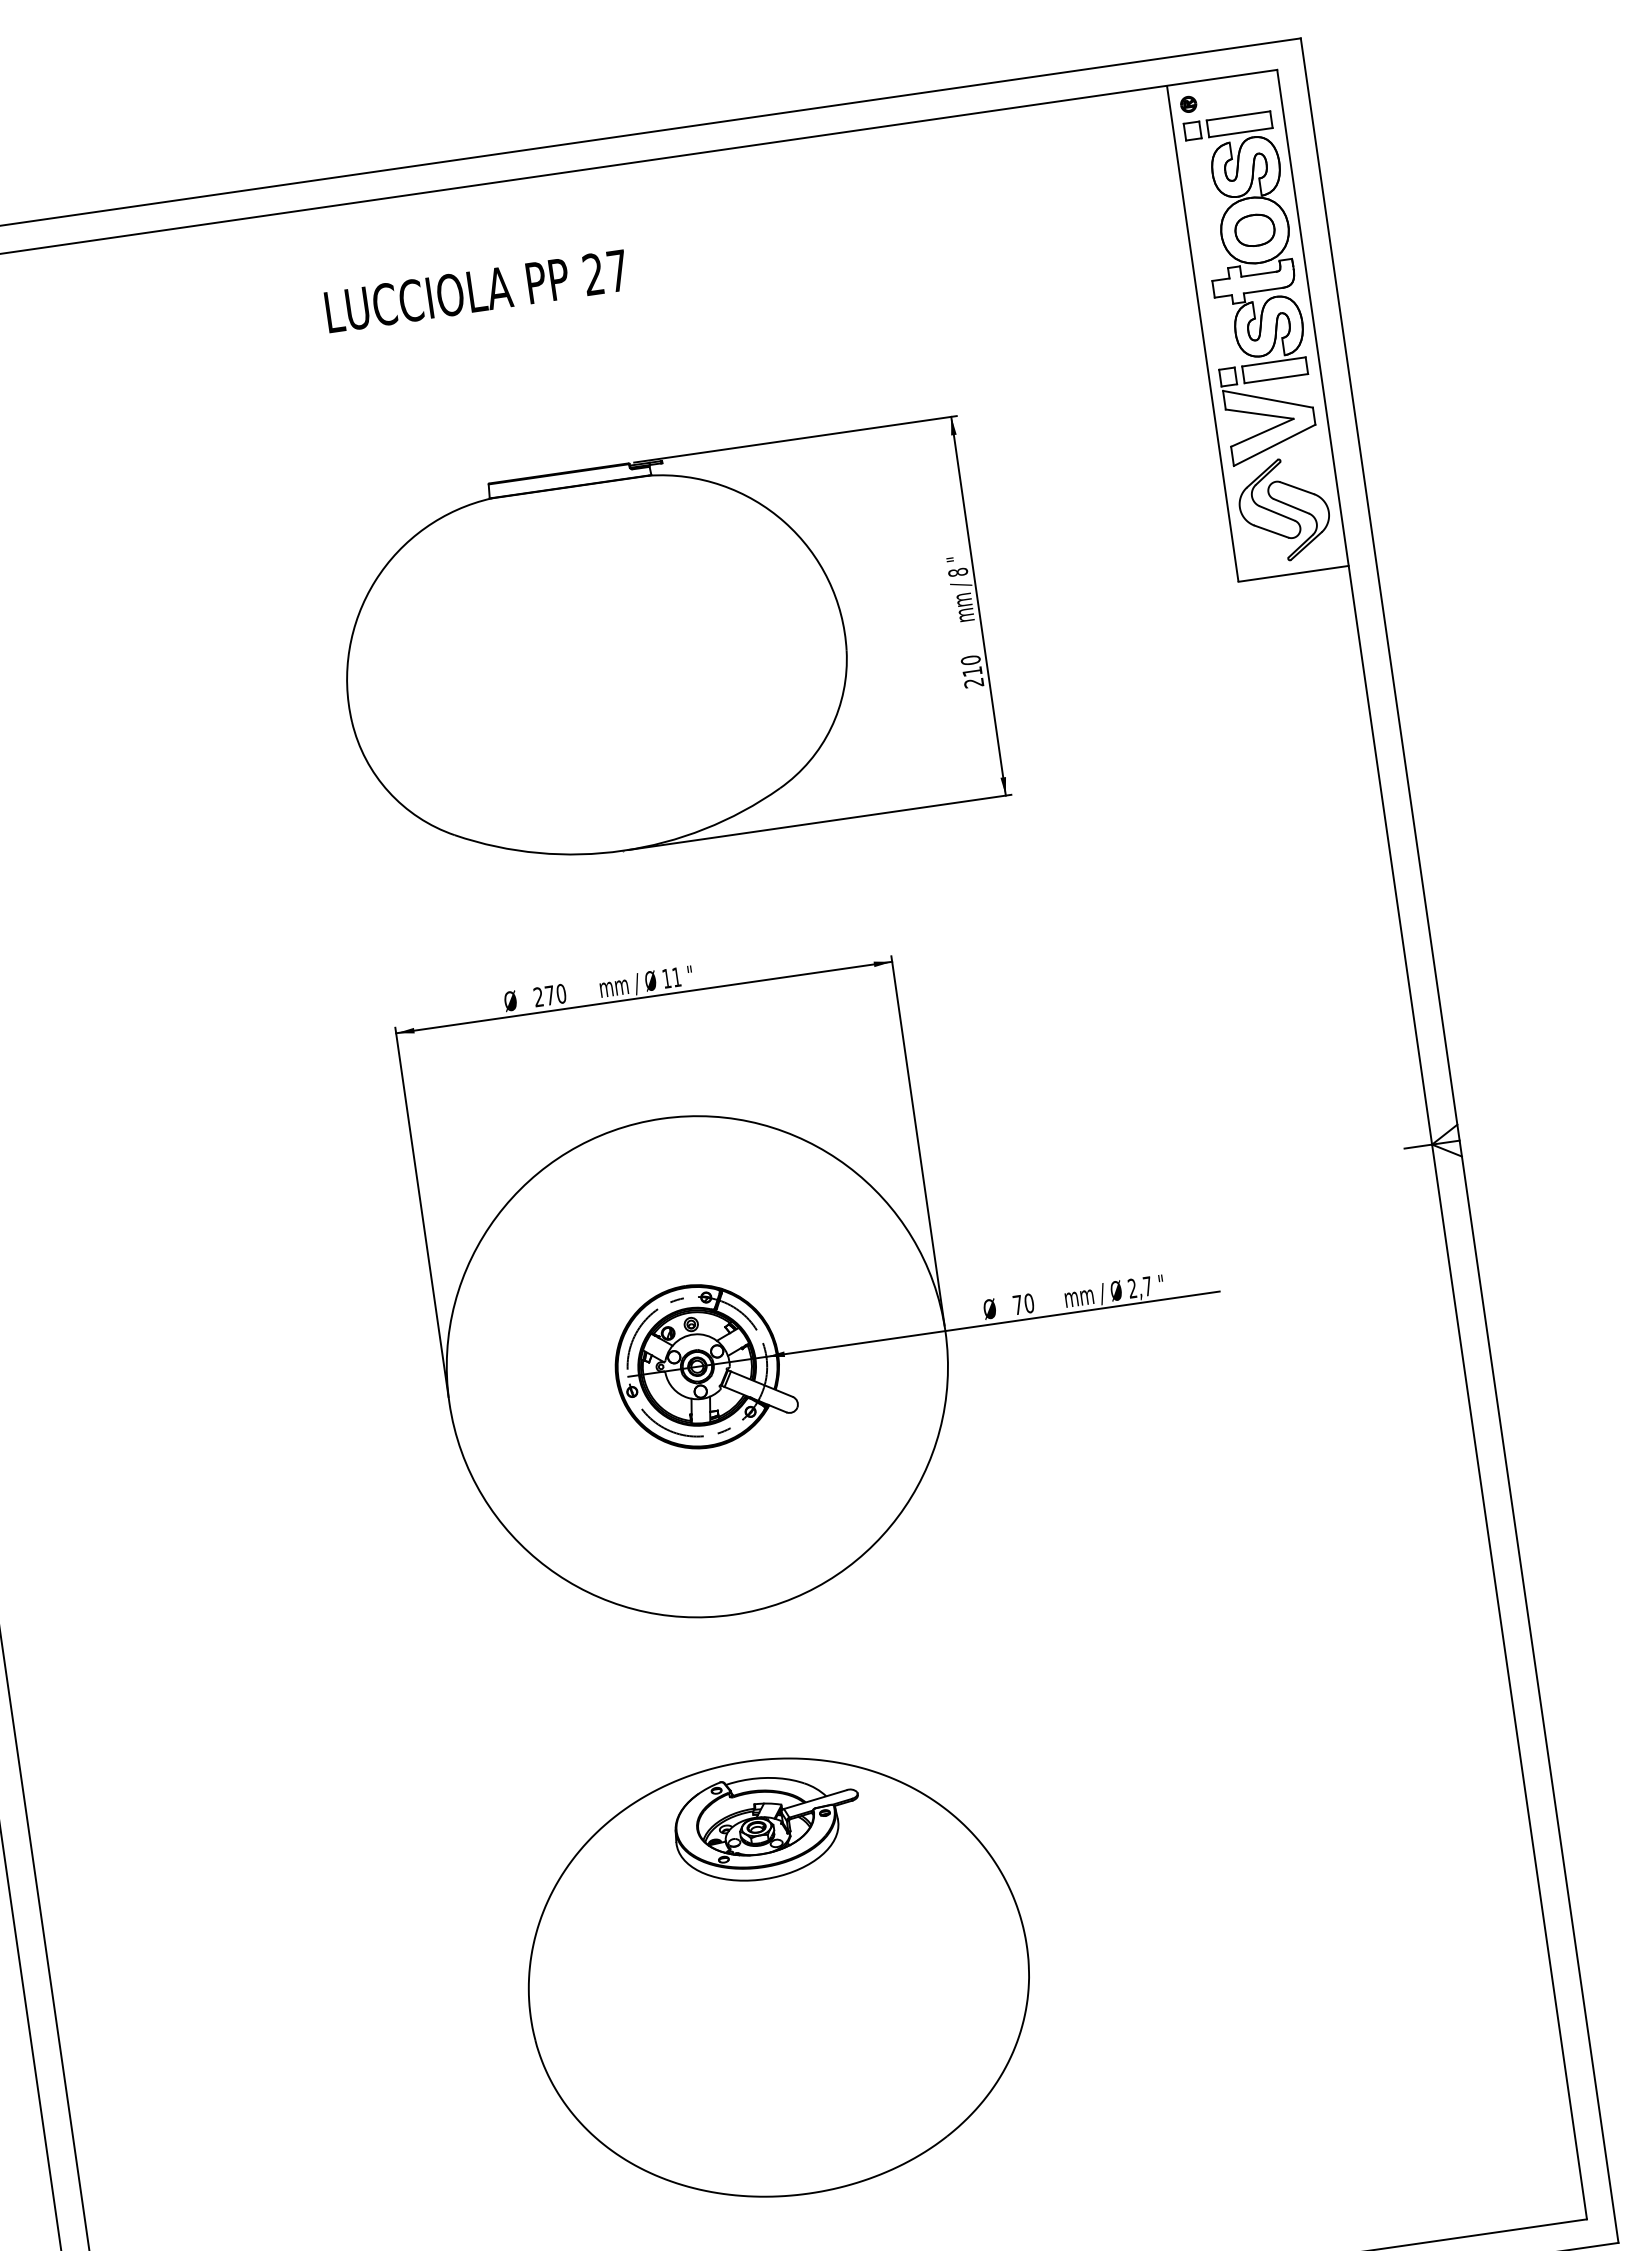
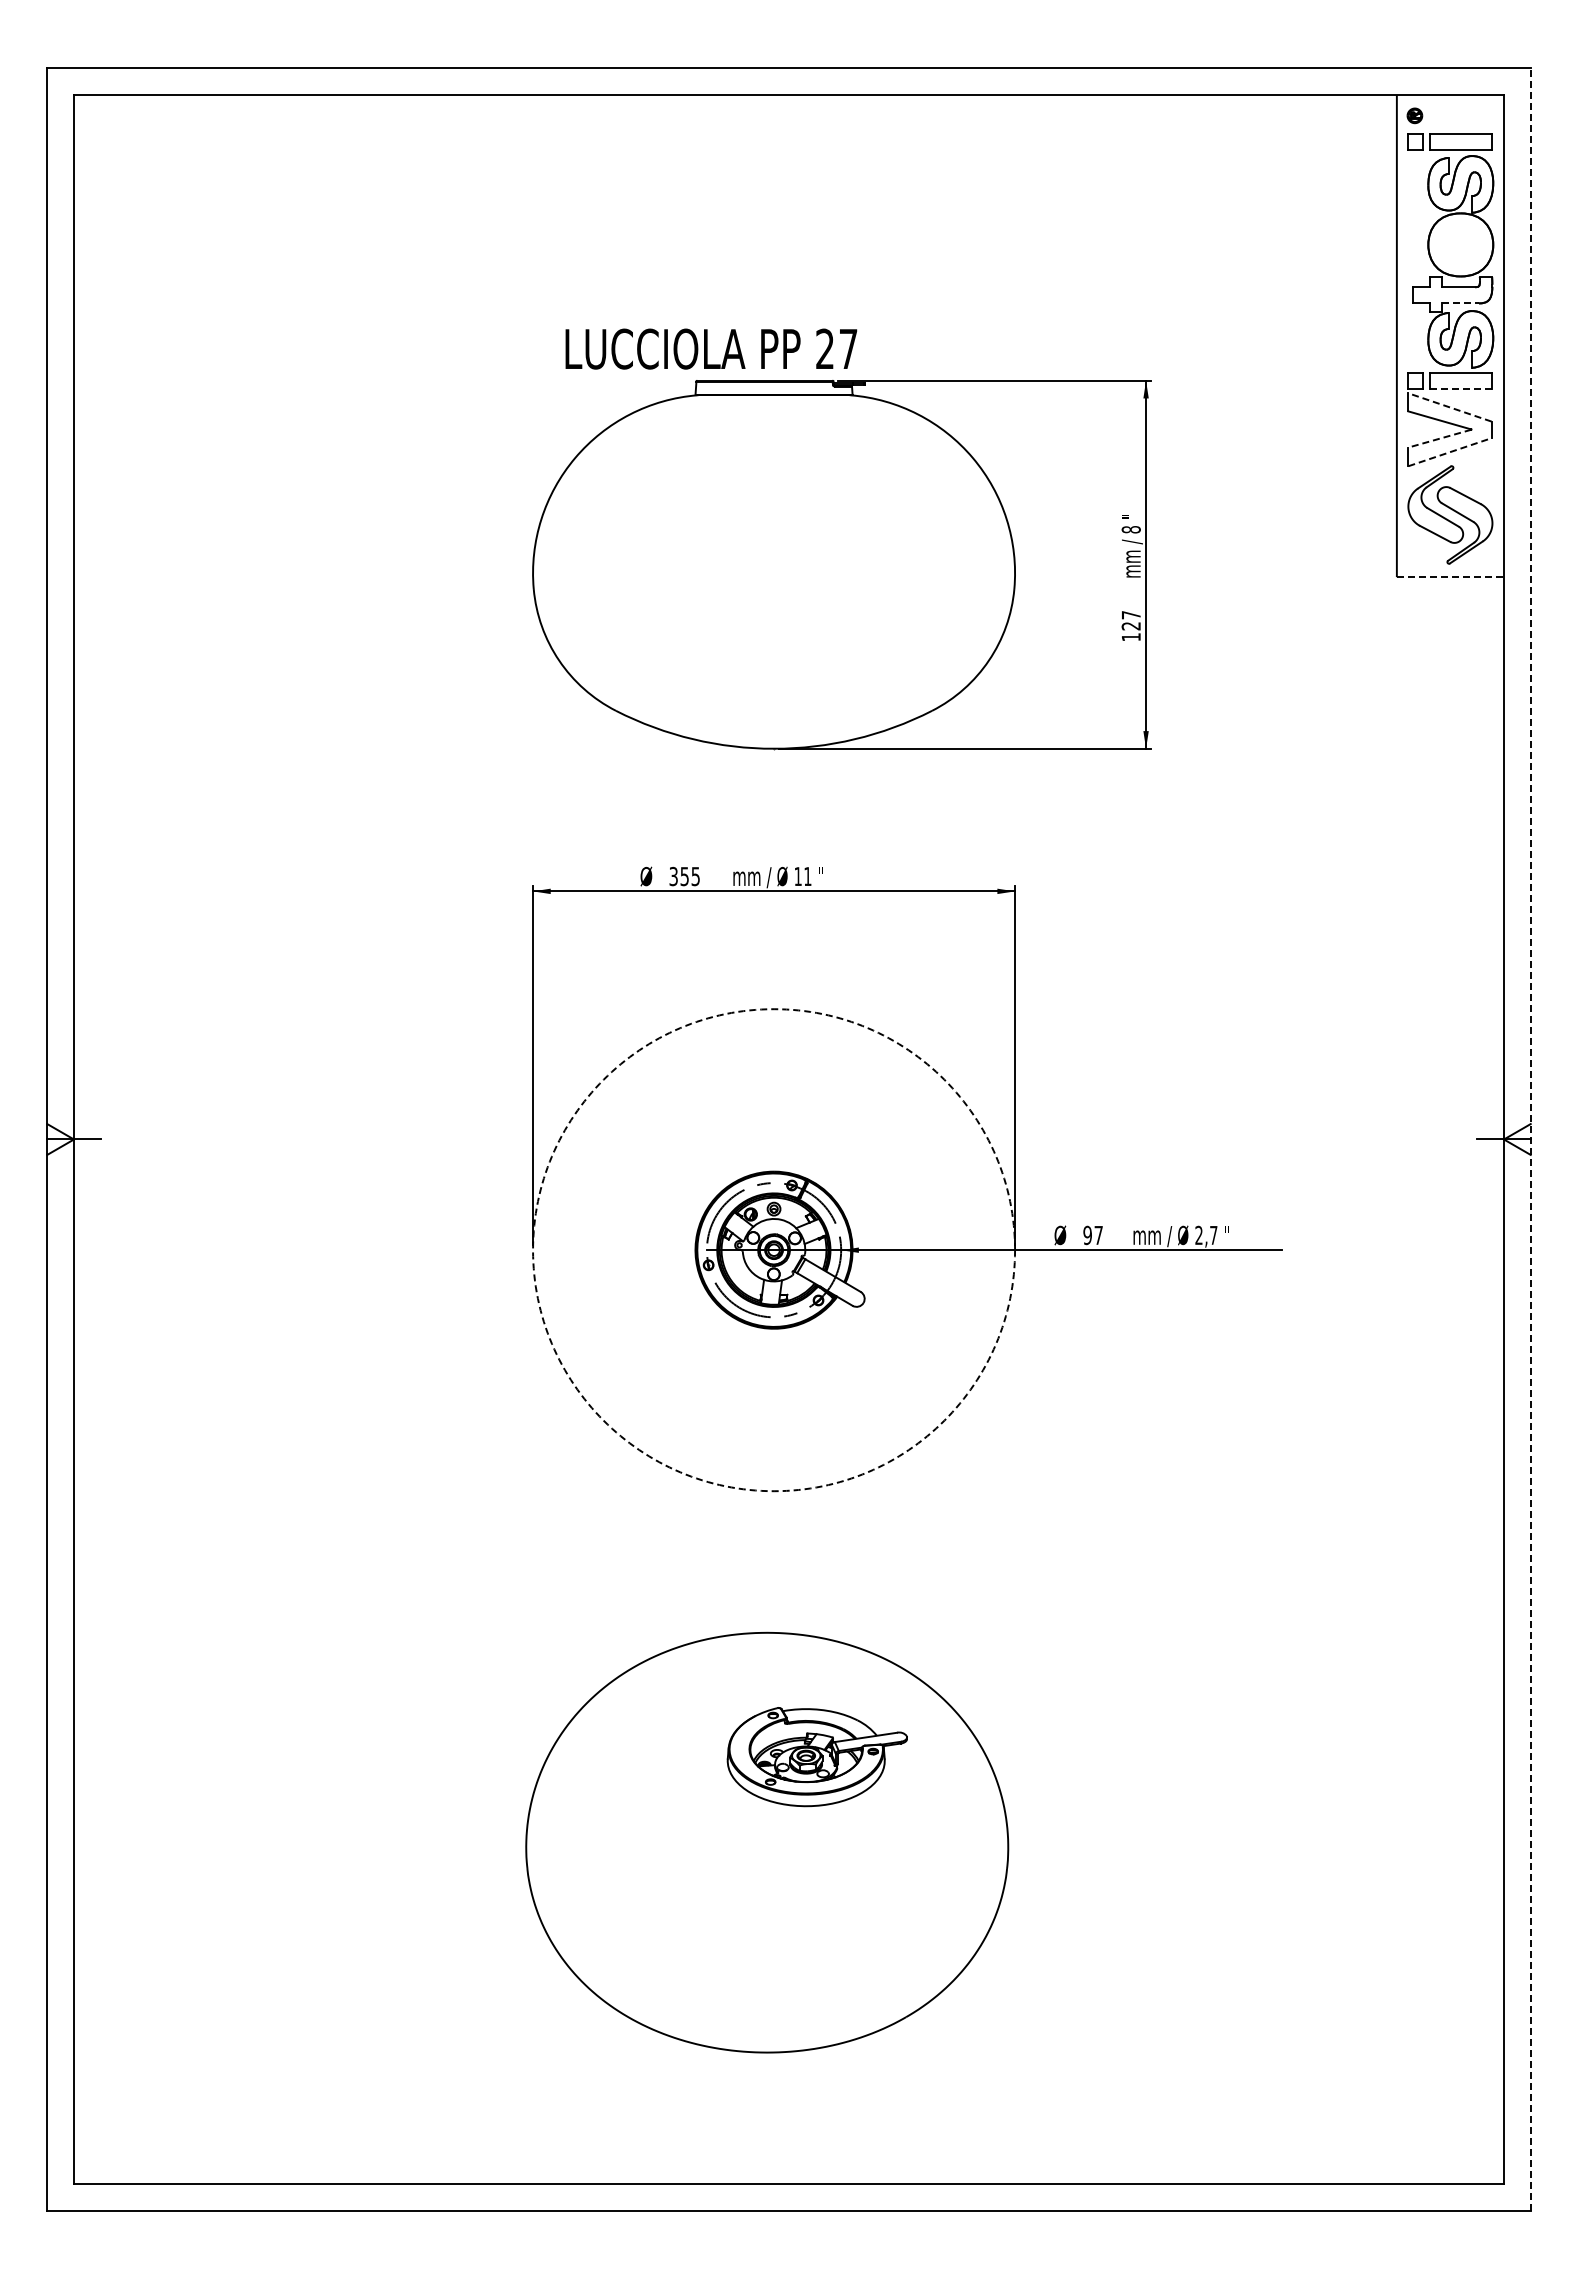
part: (1254, 230) -> (1460, 244), removed
text: (476, 290) -> (711, 348), moved
line: (1263, 290) -> (1460, 303), solid -> dashed
line: (1275, 378) -> (1460, 388), solid -> dashed
line: (1268, 399) -> (1450, 407), solid -> dashed
line: (1261, 432) -> (1439, 438), solid -> dashed
line: (1275, 445) -> (1450, 452), solid -> dashed
line: (1293, 574) -> (1450, 577), solid -> dashed
text: (971, 671) -> (1130, 625), 210 -> 127
text: (549, 995) -> (684, 876), 270 -> 355
line: (1459, 1140) -> (1530, 1139), solid -> dashed
text: (1023, 1304) -> (1093, 1235), 70 -> 97
circle: (697, 1367) -> (774, 1250), solid -> dashed
part: (767, 1827) -> (816, 1757), moved

